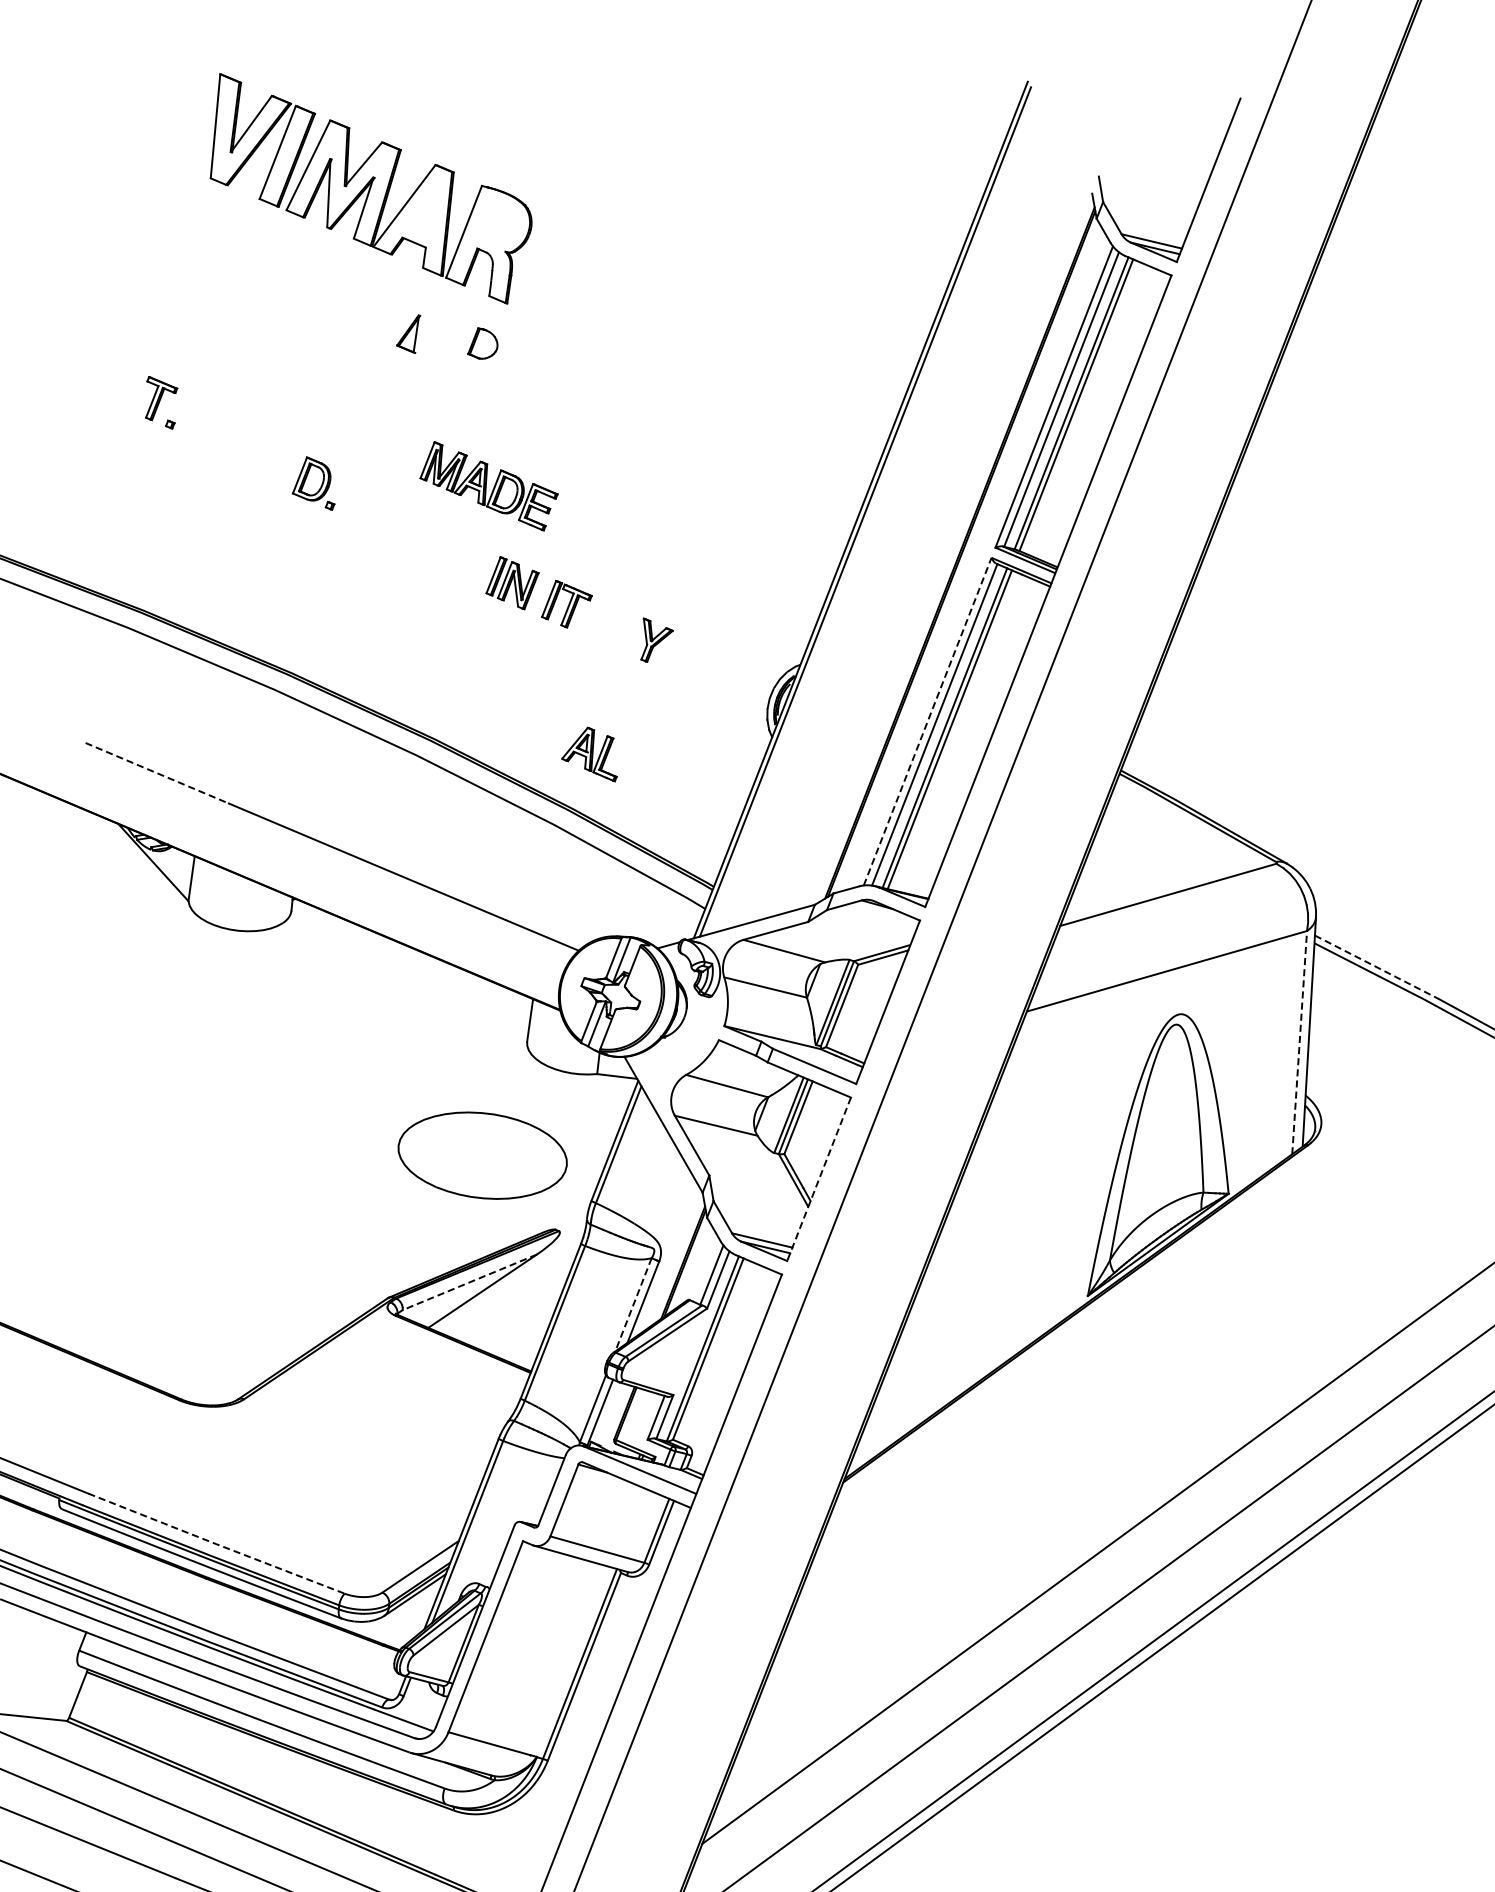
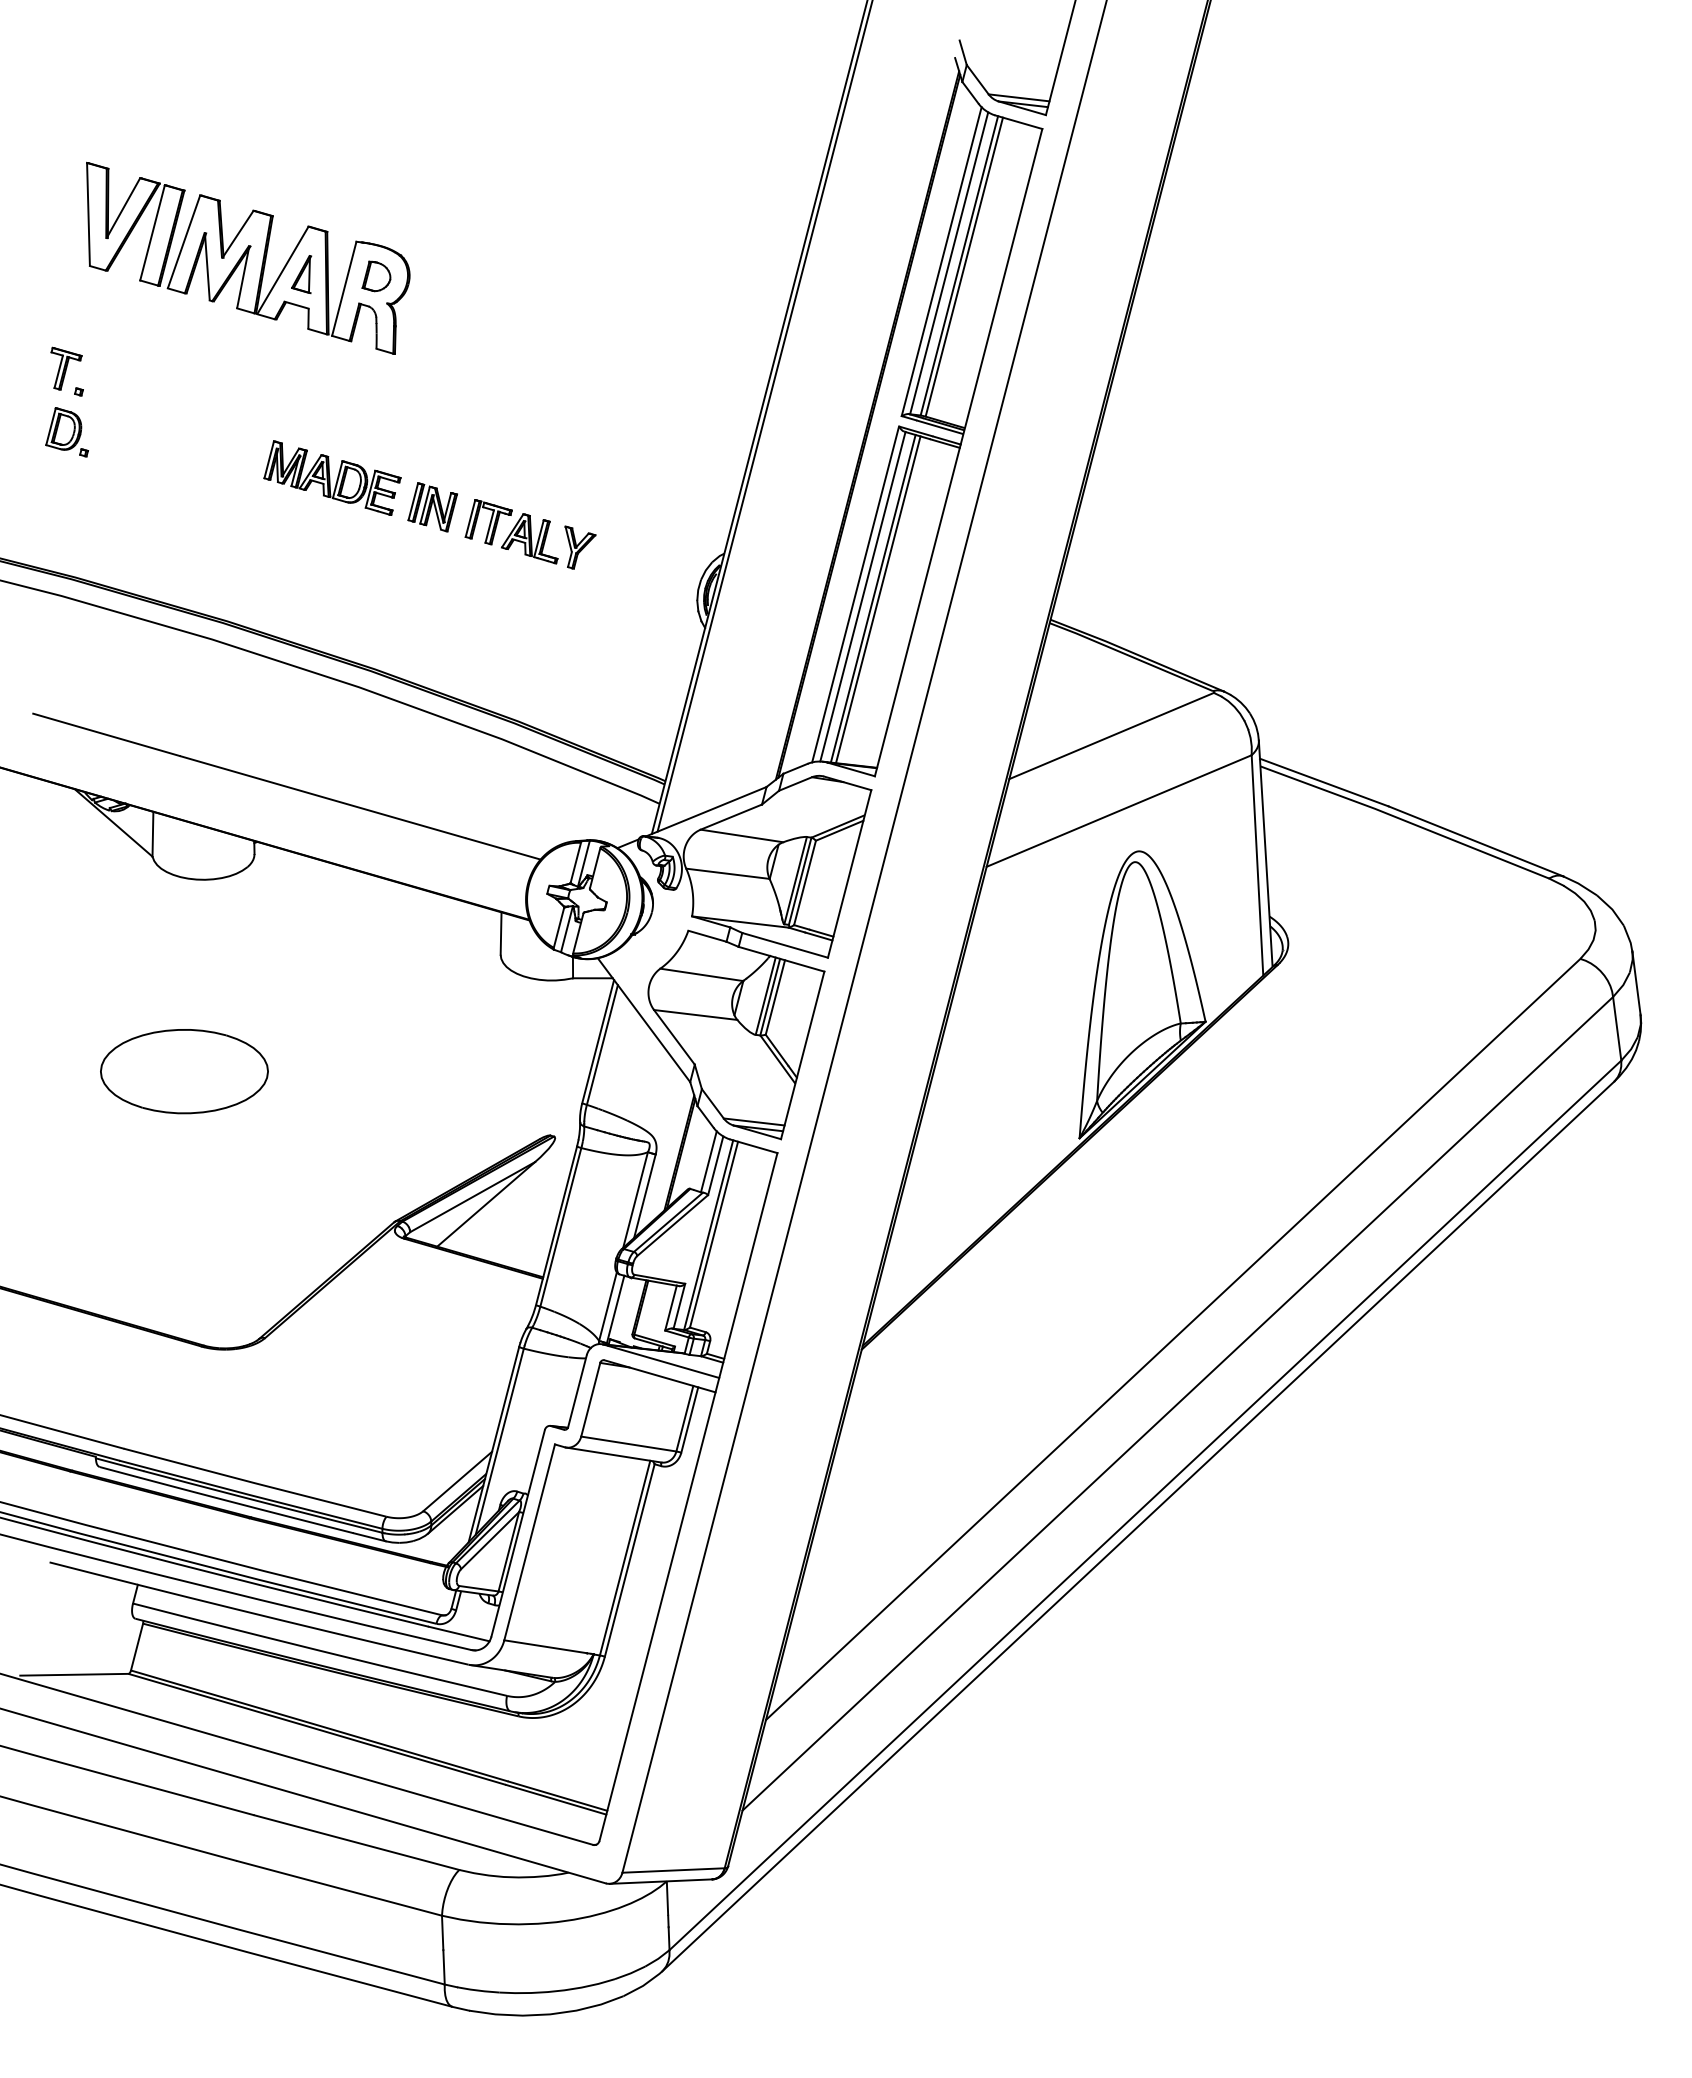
part: (371, 188) -> (248, 257), moved
part: (314, 483) -> (66, 432), moved
part: (489, 485) -> (332, 477), moved
line: (927, 720) -> (855, 593), dashed -> solid
part: (591, 753) -> (529, 538), moved
line: (156, 772) -> (106, 734), dashed -> solid
line: (1377, 967) -> (1324, 782), dashed -> solid
line: (1299, 1041) -> (1257, 864), dashed -> solid
part: (482, 1155) -> (184, 1071), moved
line: (818, 1179) -> (802, 1055), dashed -> solid
line: (469, 1282) -> (472, 1197), dashed -> solid
line: (633, 1306) -> (635, 1201), dashed -> solid
line: (215, 1544) -> (254, 1483), dashed -> solid

